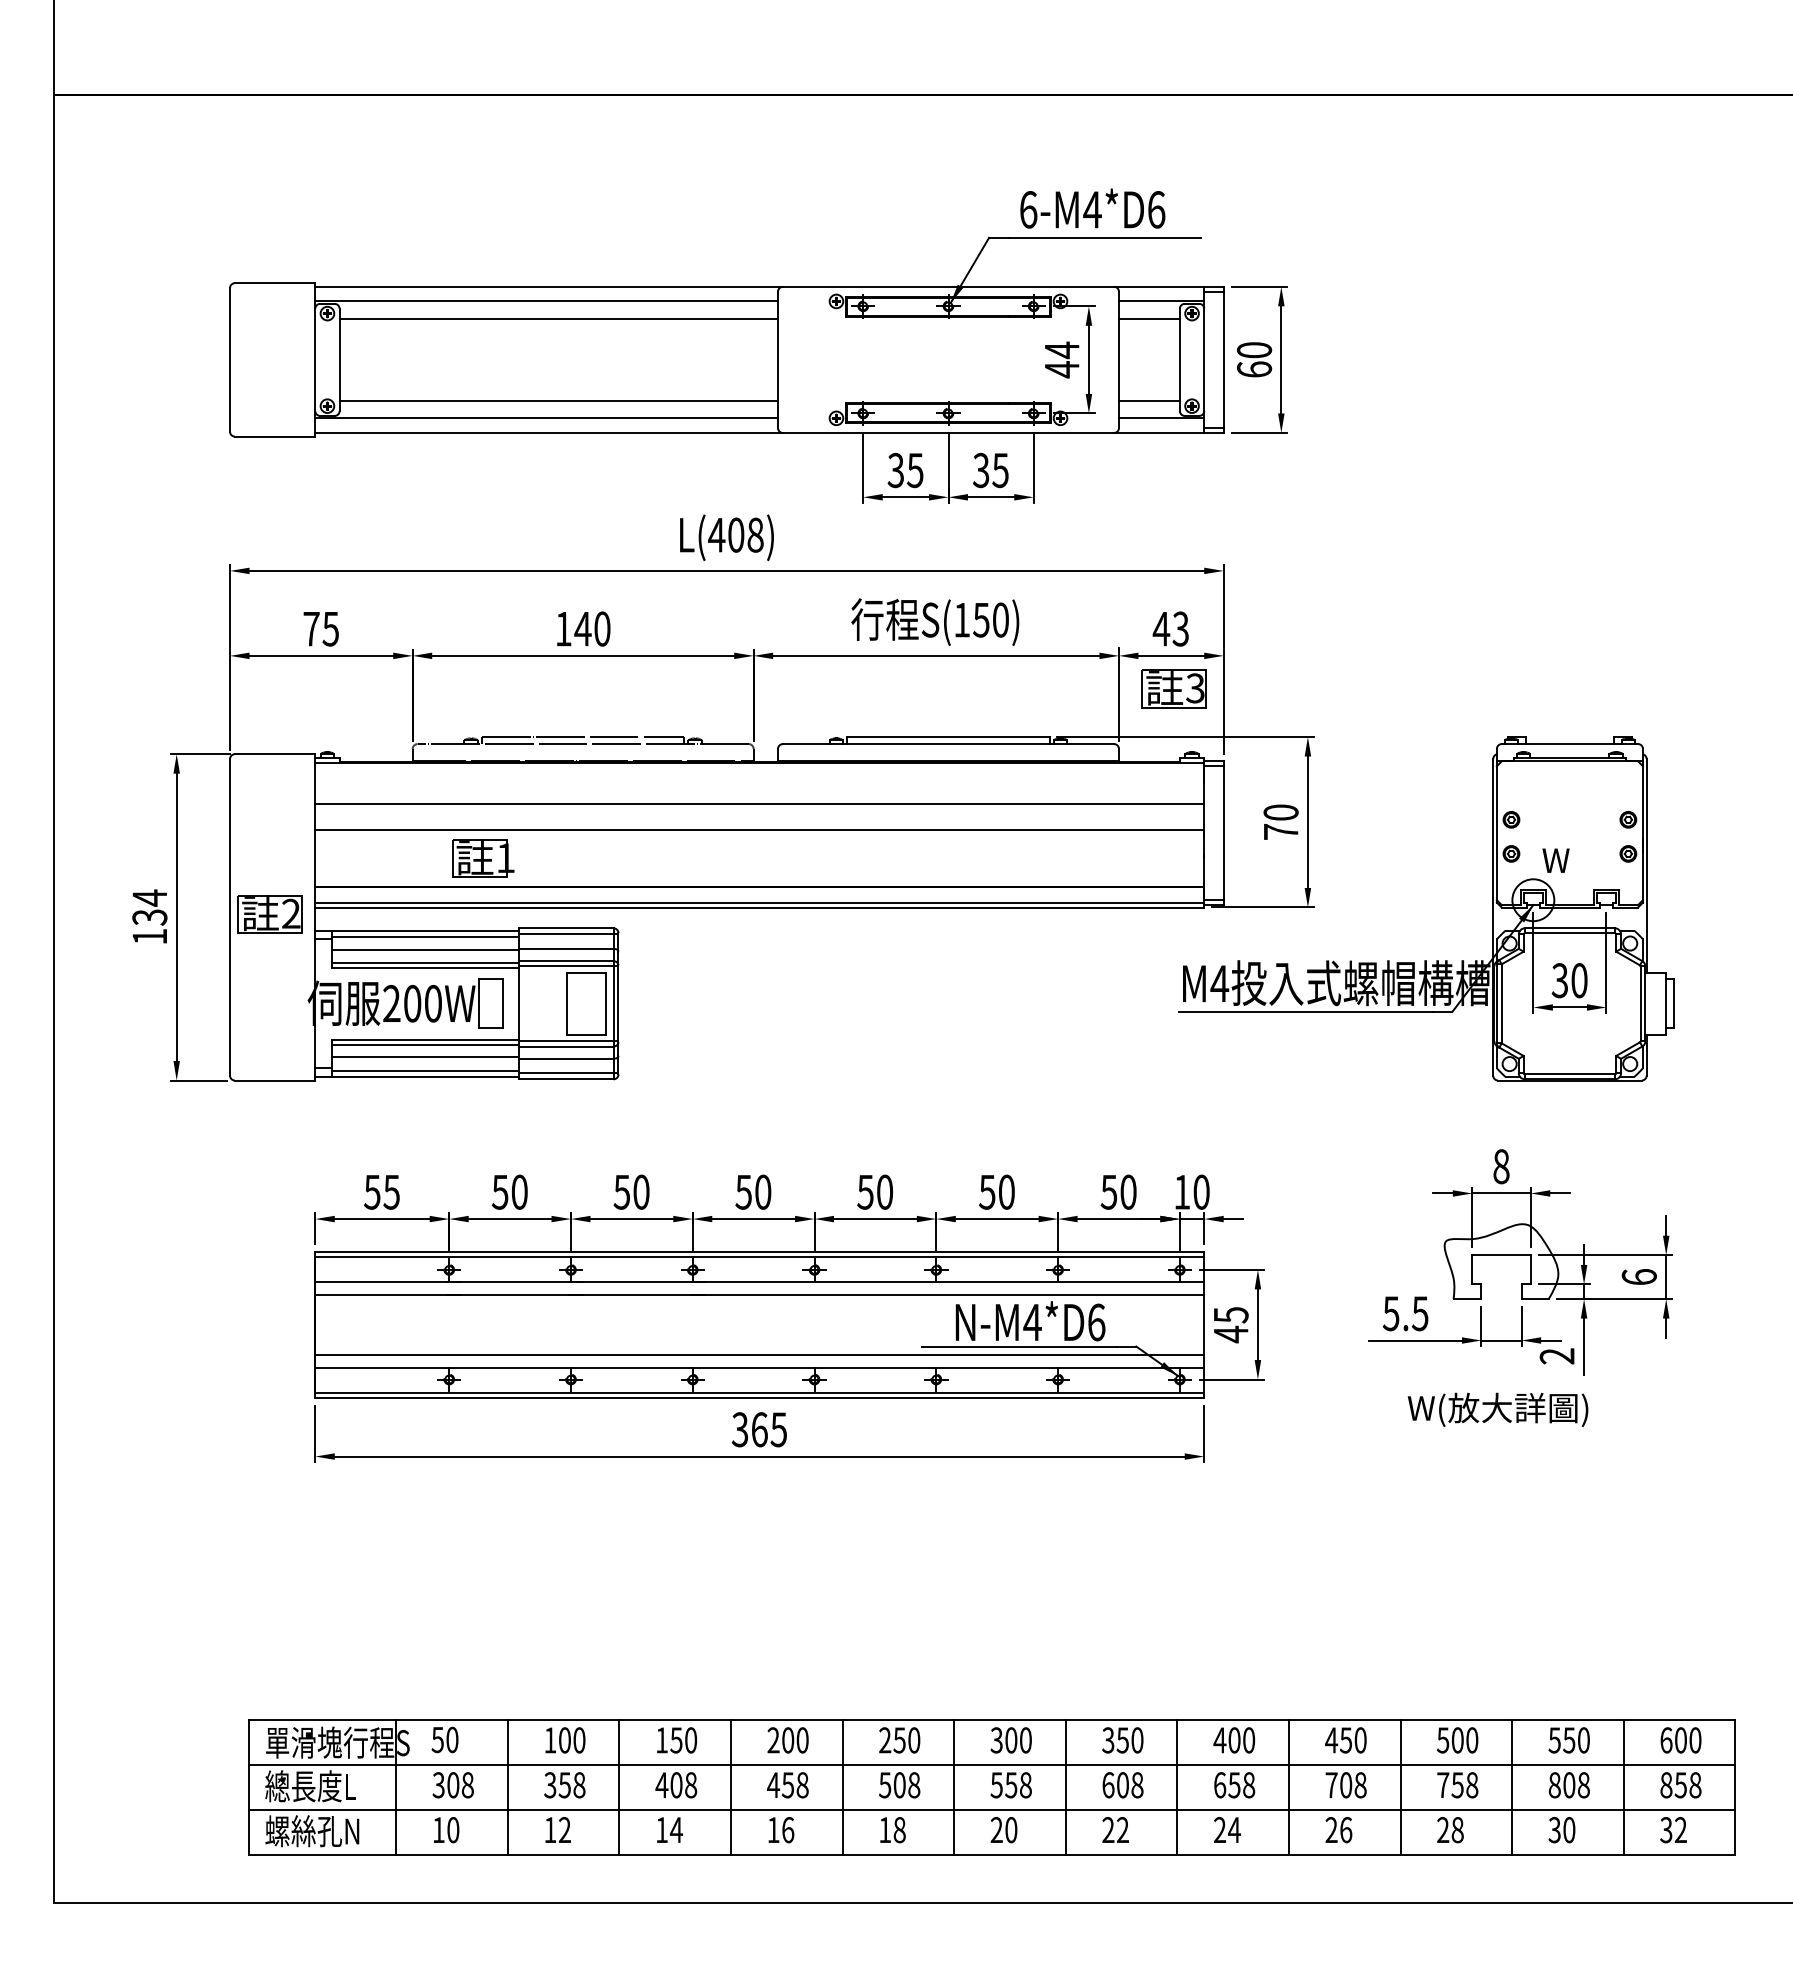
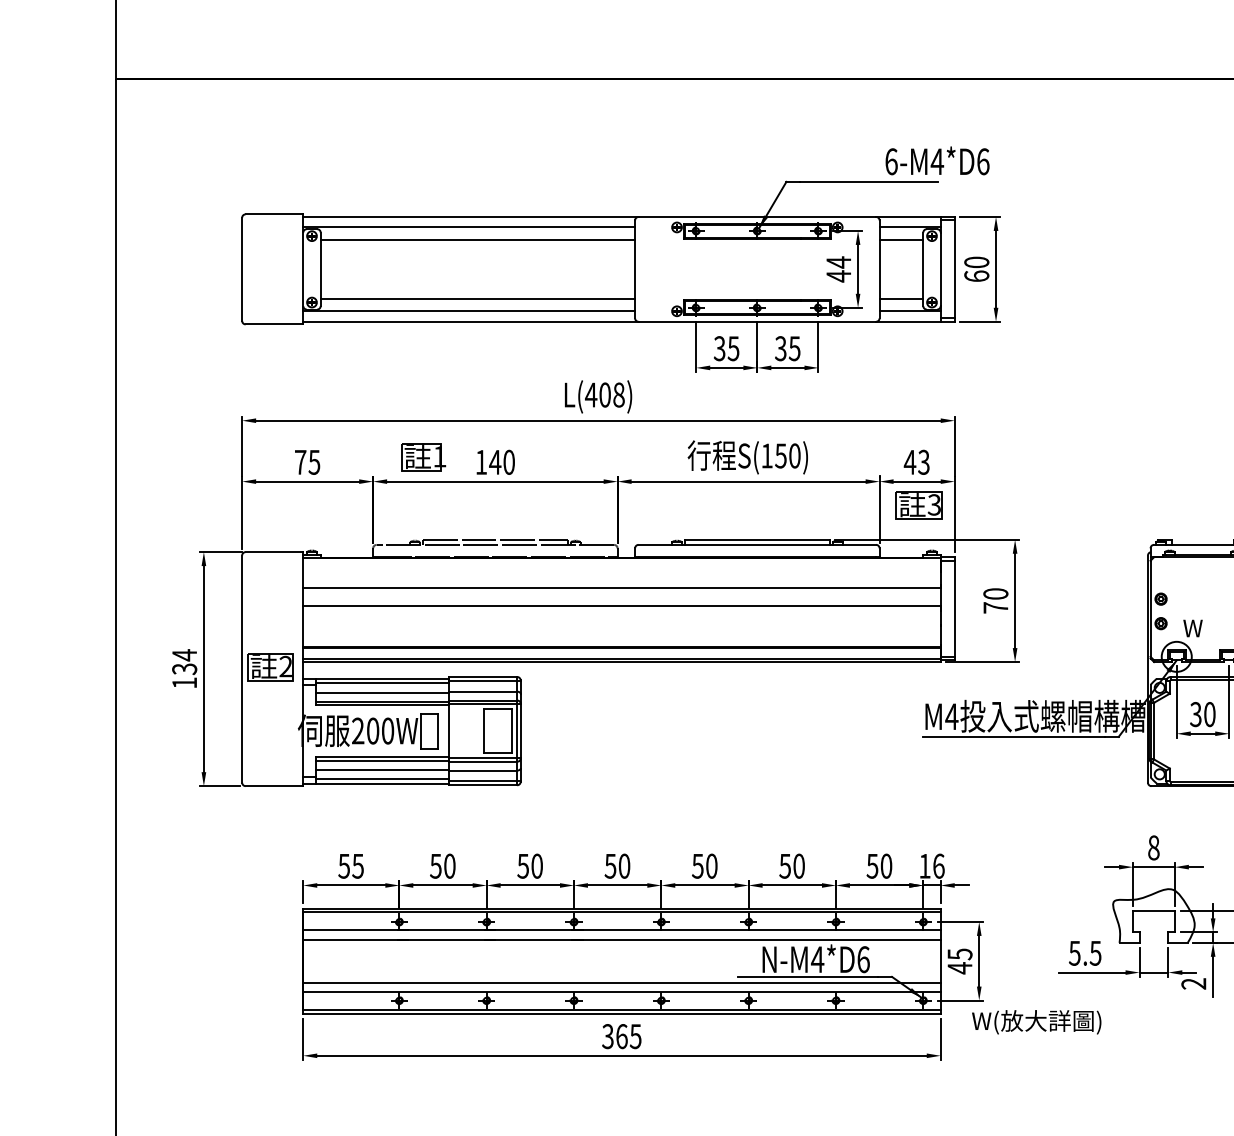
text: (1092, 208) -> (937, 160), moved
part: (483, 858) -> (423, 456), moved
text: (1201, 1191) -> (938, 865), 10 -> 16
text: (1497, 1409) -> (1036, 1022), moved

